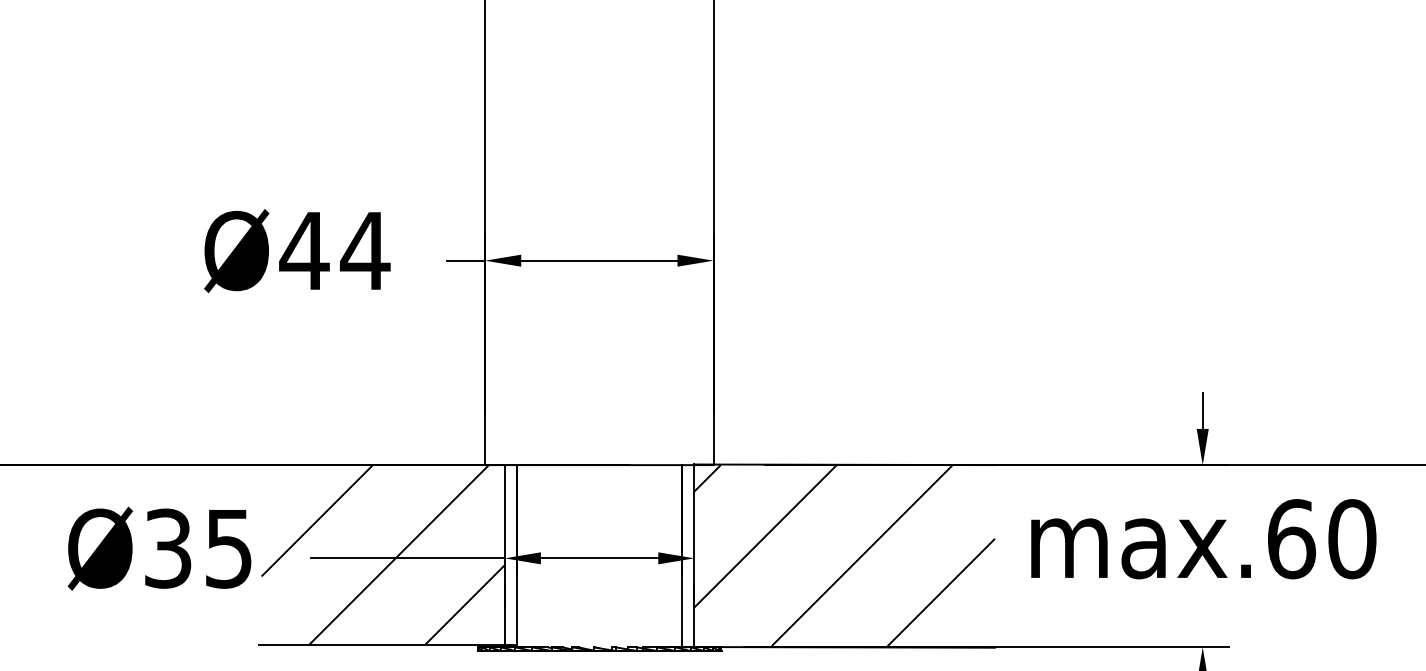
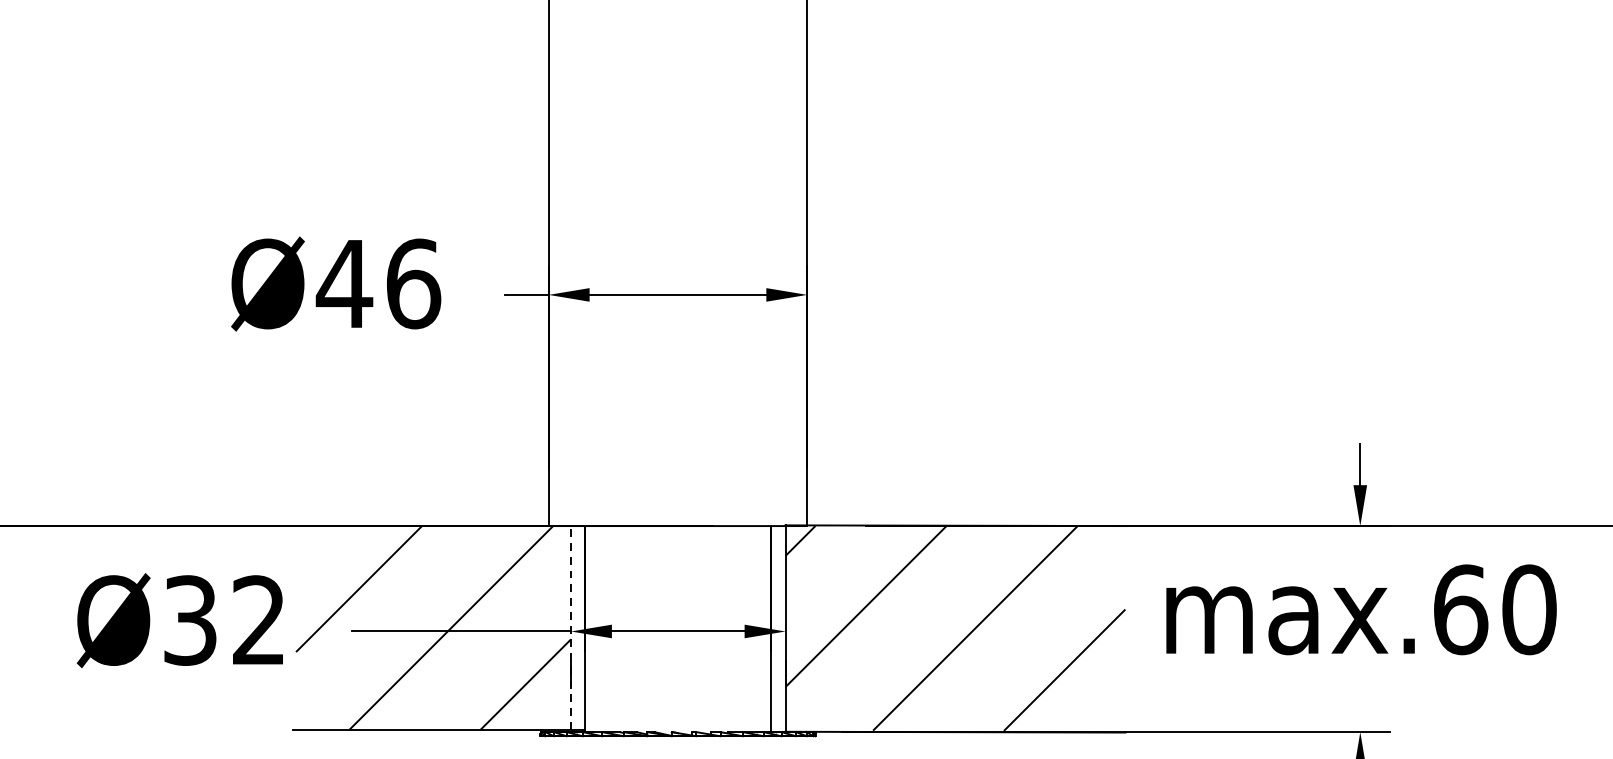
text: (364, 250) -> (412, 283), Ø44 -> Ø46
text: (228, 548) -> (258, 620), Ø35 -> Ø32
line: (504, 554) -> (570, 627), solid -> dashed

